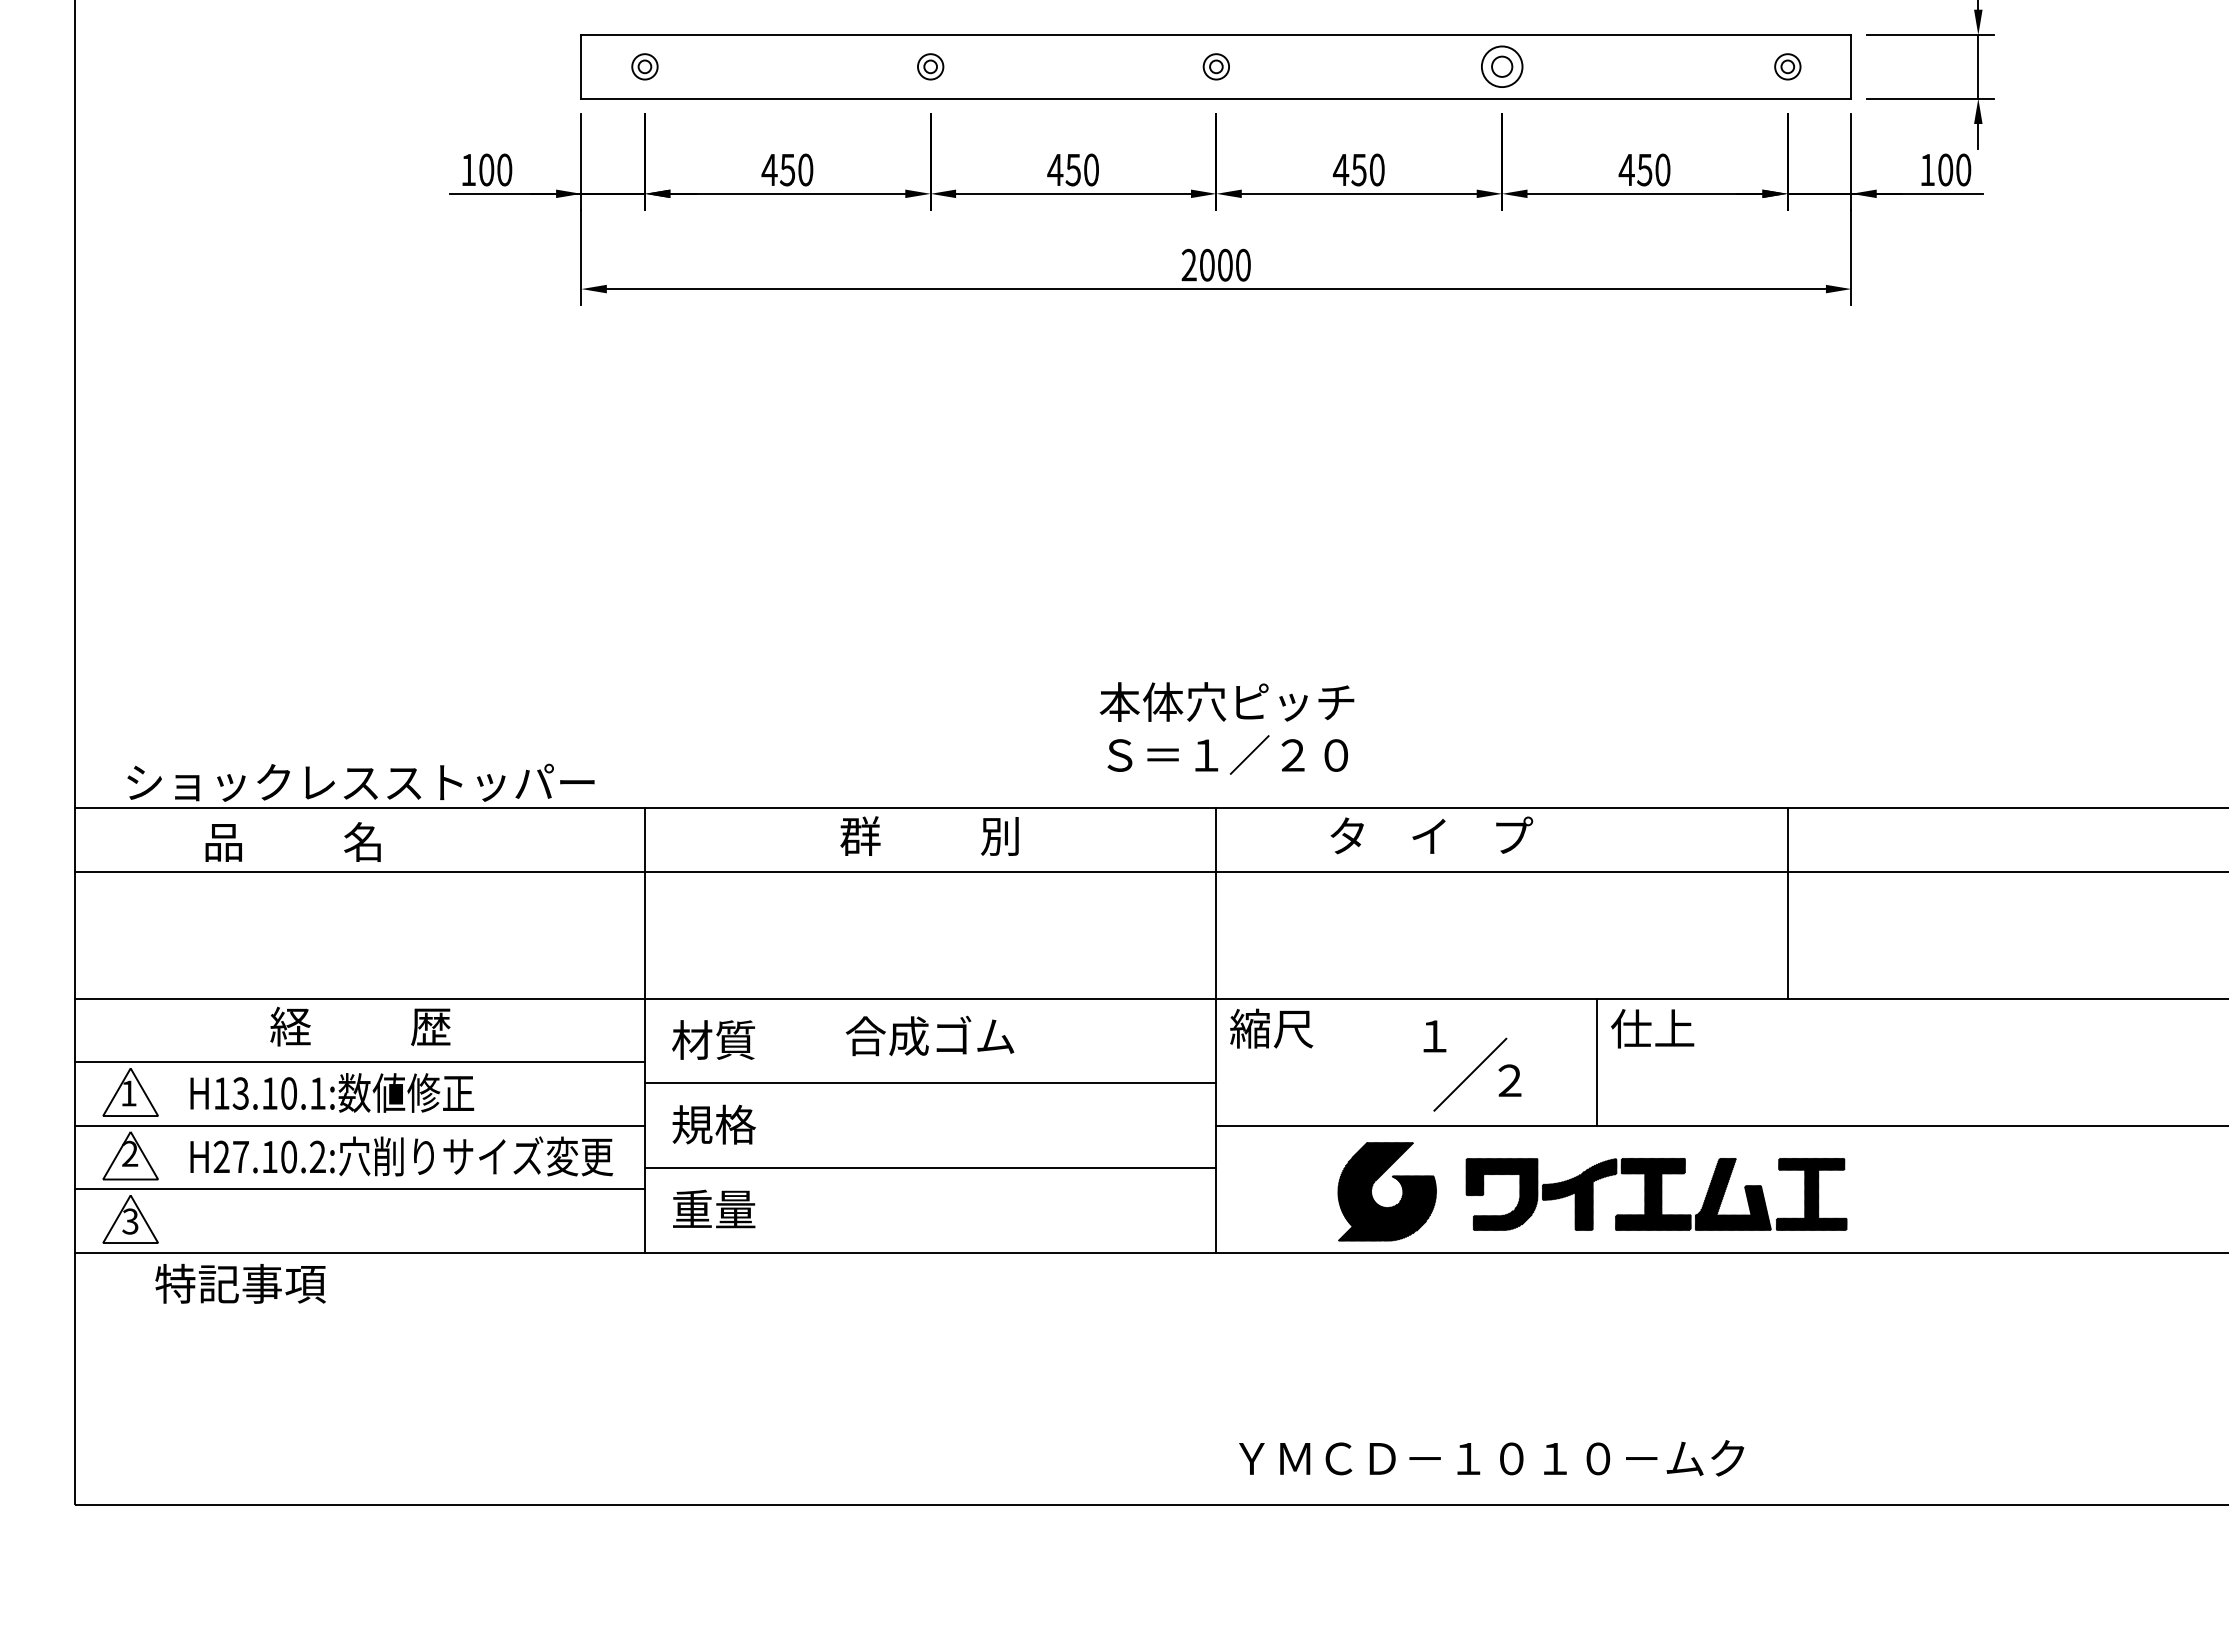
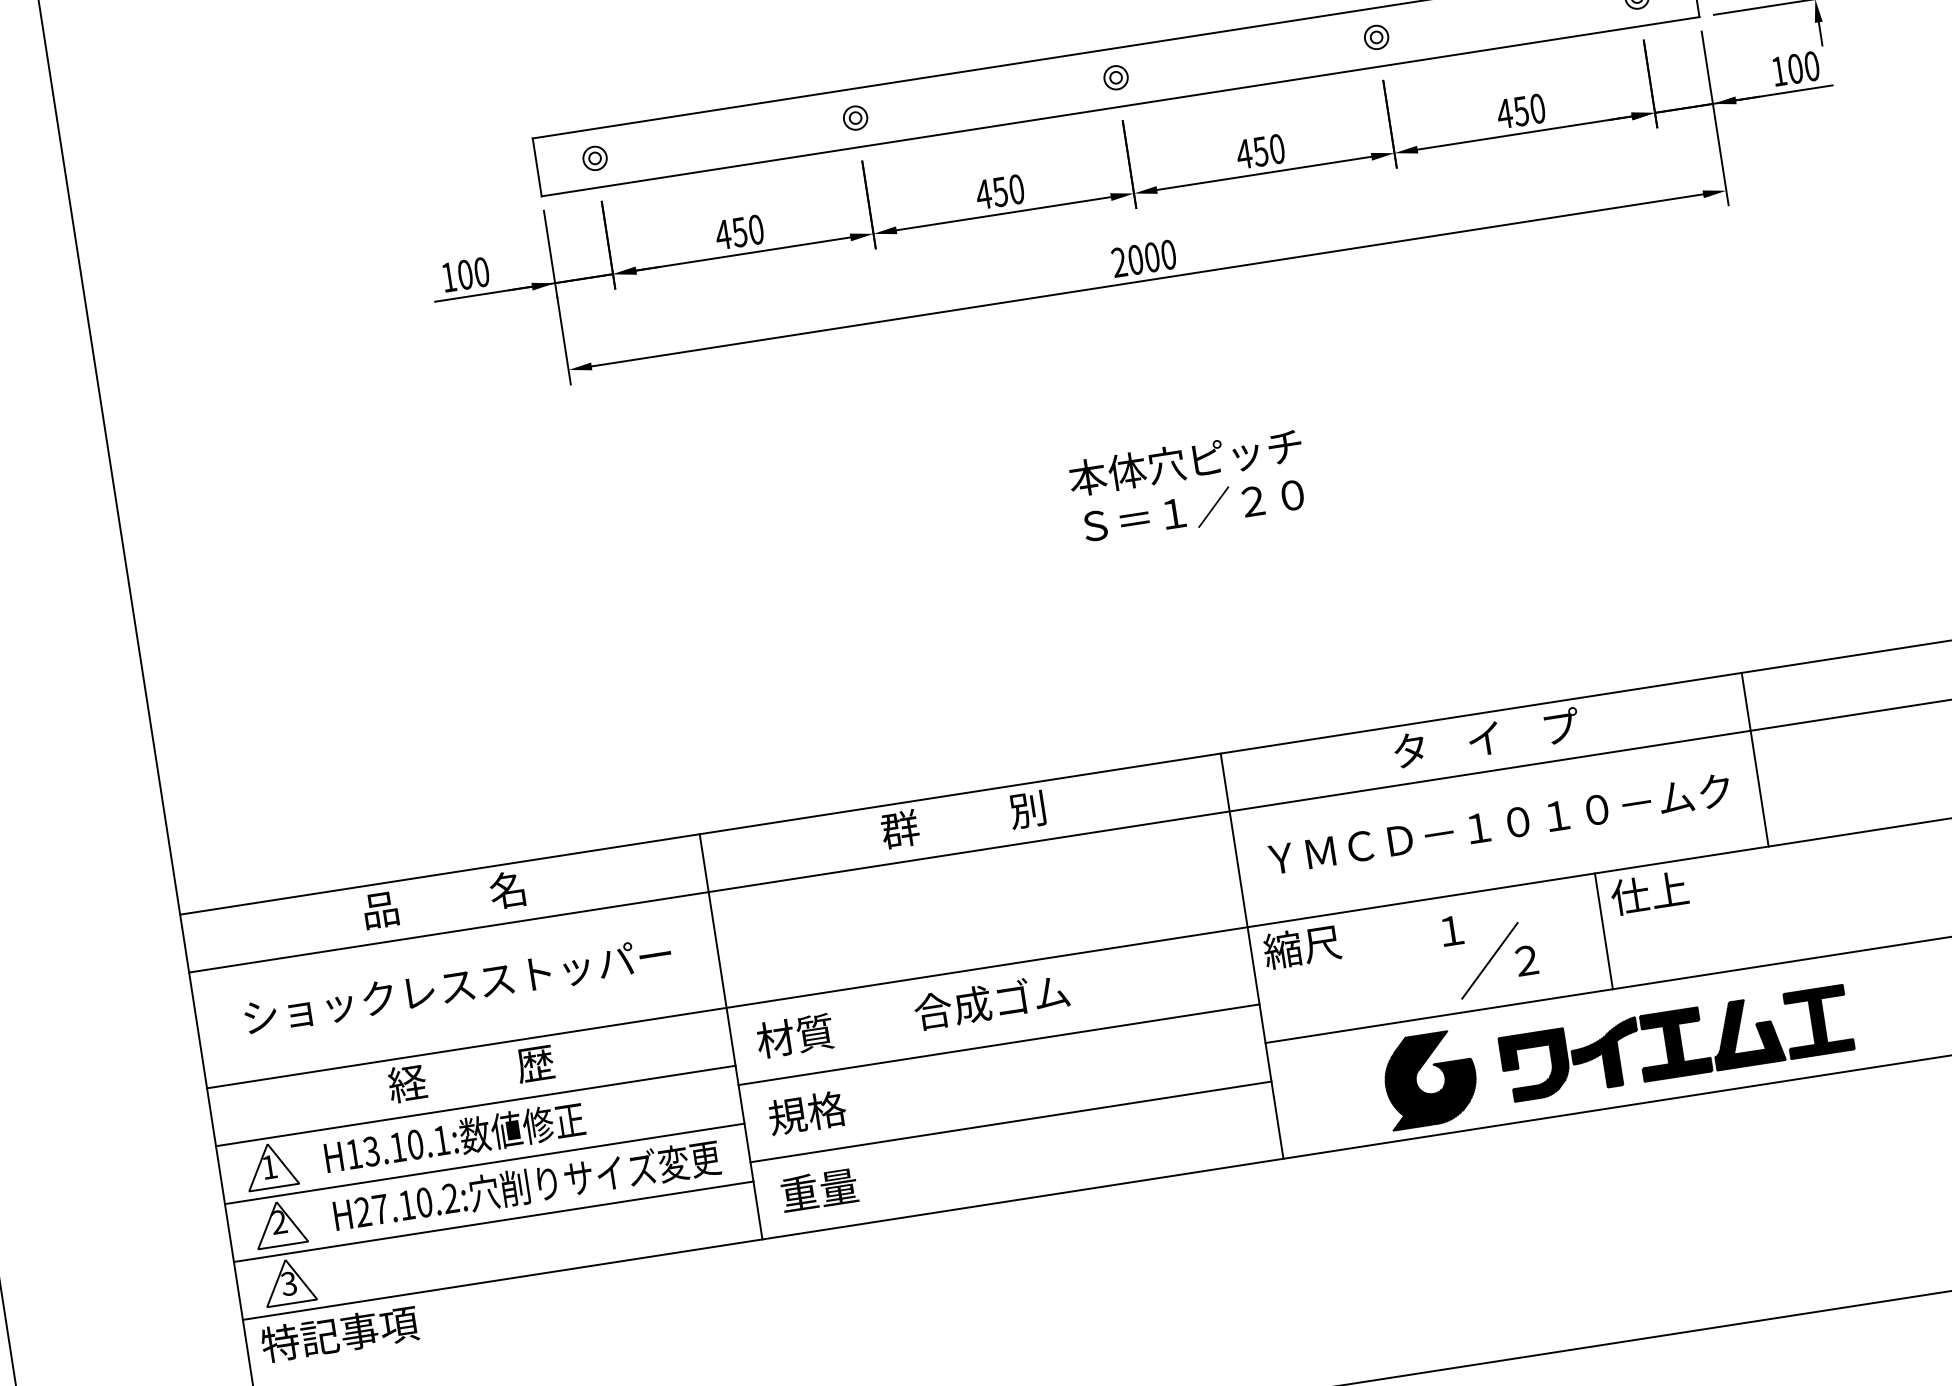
part: (1501, 66) -> (1375, 37), size x0.62
text: (1226, 728) -> (1188, 486), moved
text: (360, 782) -> (457, 985), moved
text: (1431, 835) -> (1486, 738), moved
text: (292, 841) -> (443, 899), moved
text: (240, 1283) -> (339, 1333), moved
text: (1491, 1458) -> (1499, 824), moved

